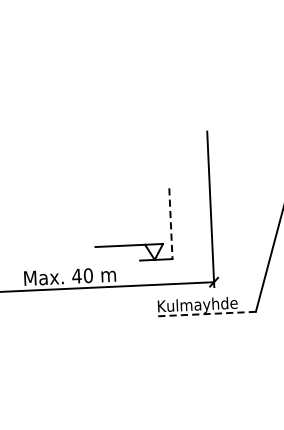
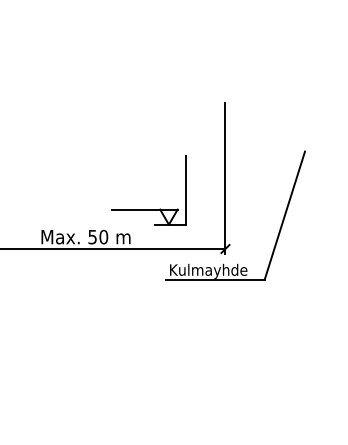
line: (171, 223) -> (186, 190), dashed -> solid
text: (76, 276) -> (92, 237), 40 -> 50
line: (205, 314) -> (215, 279), dashed -> solid

